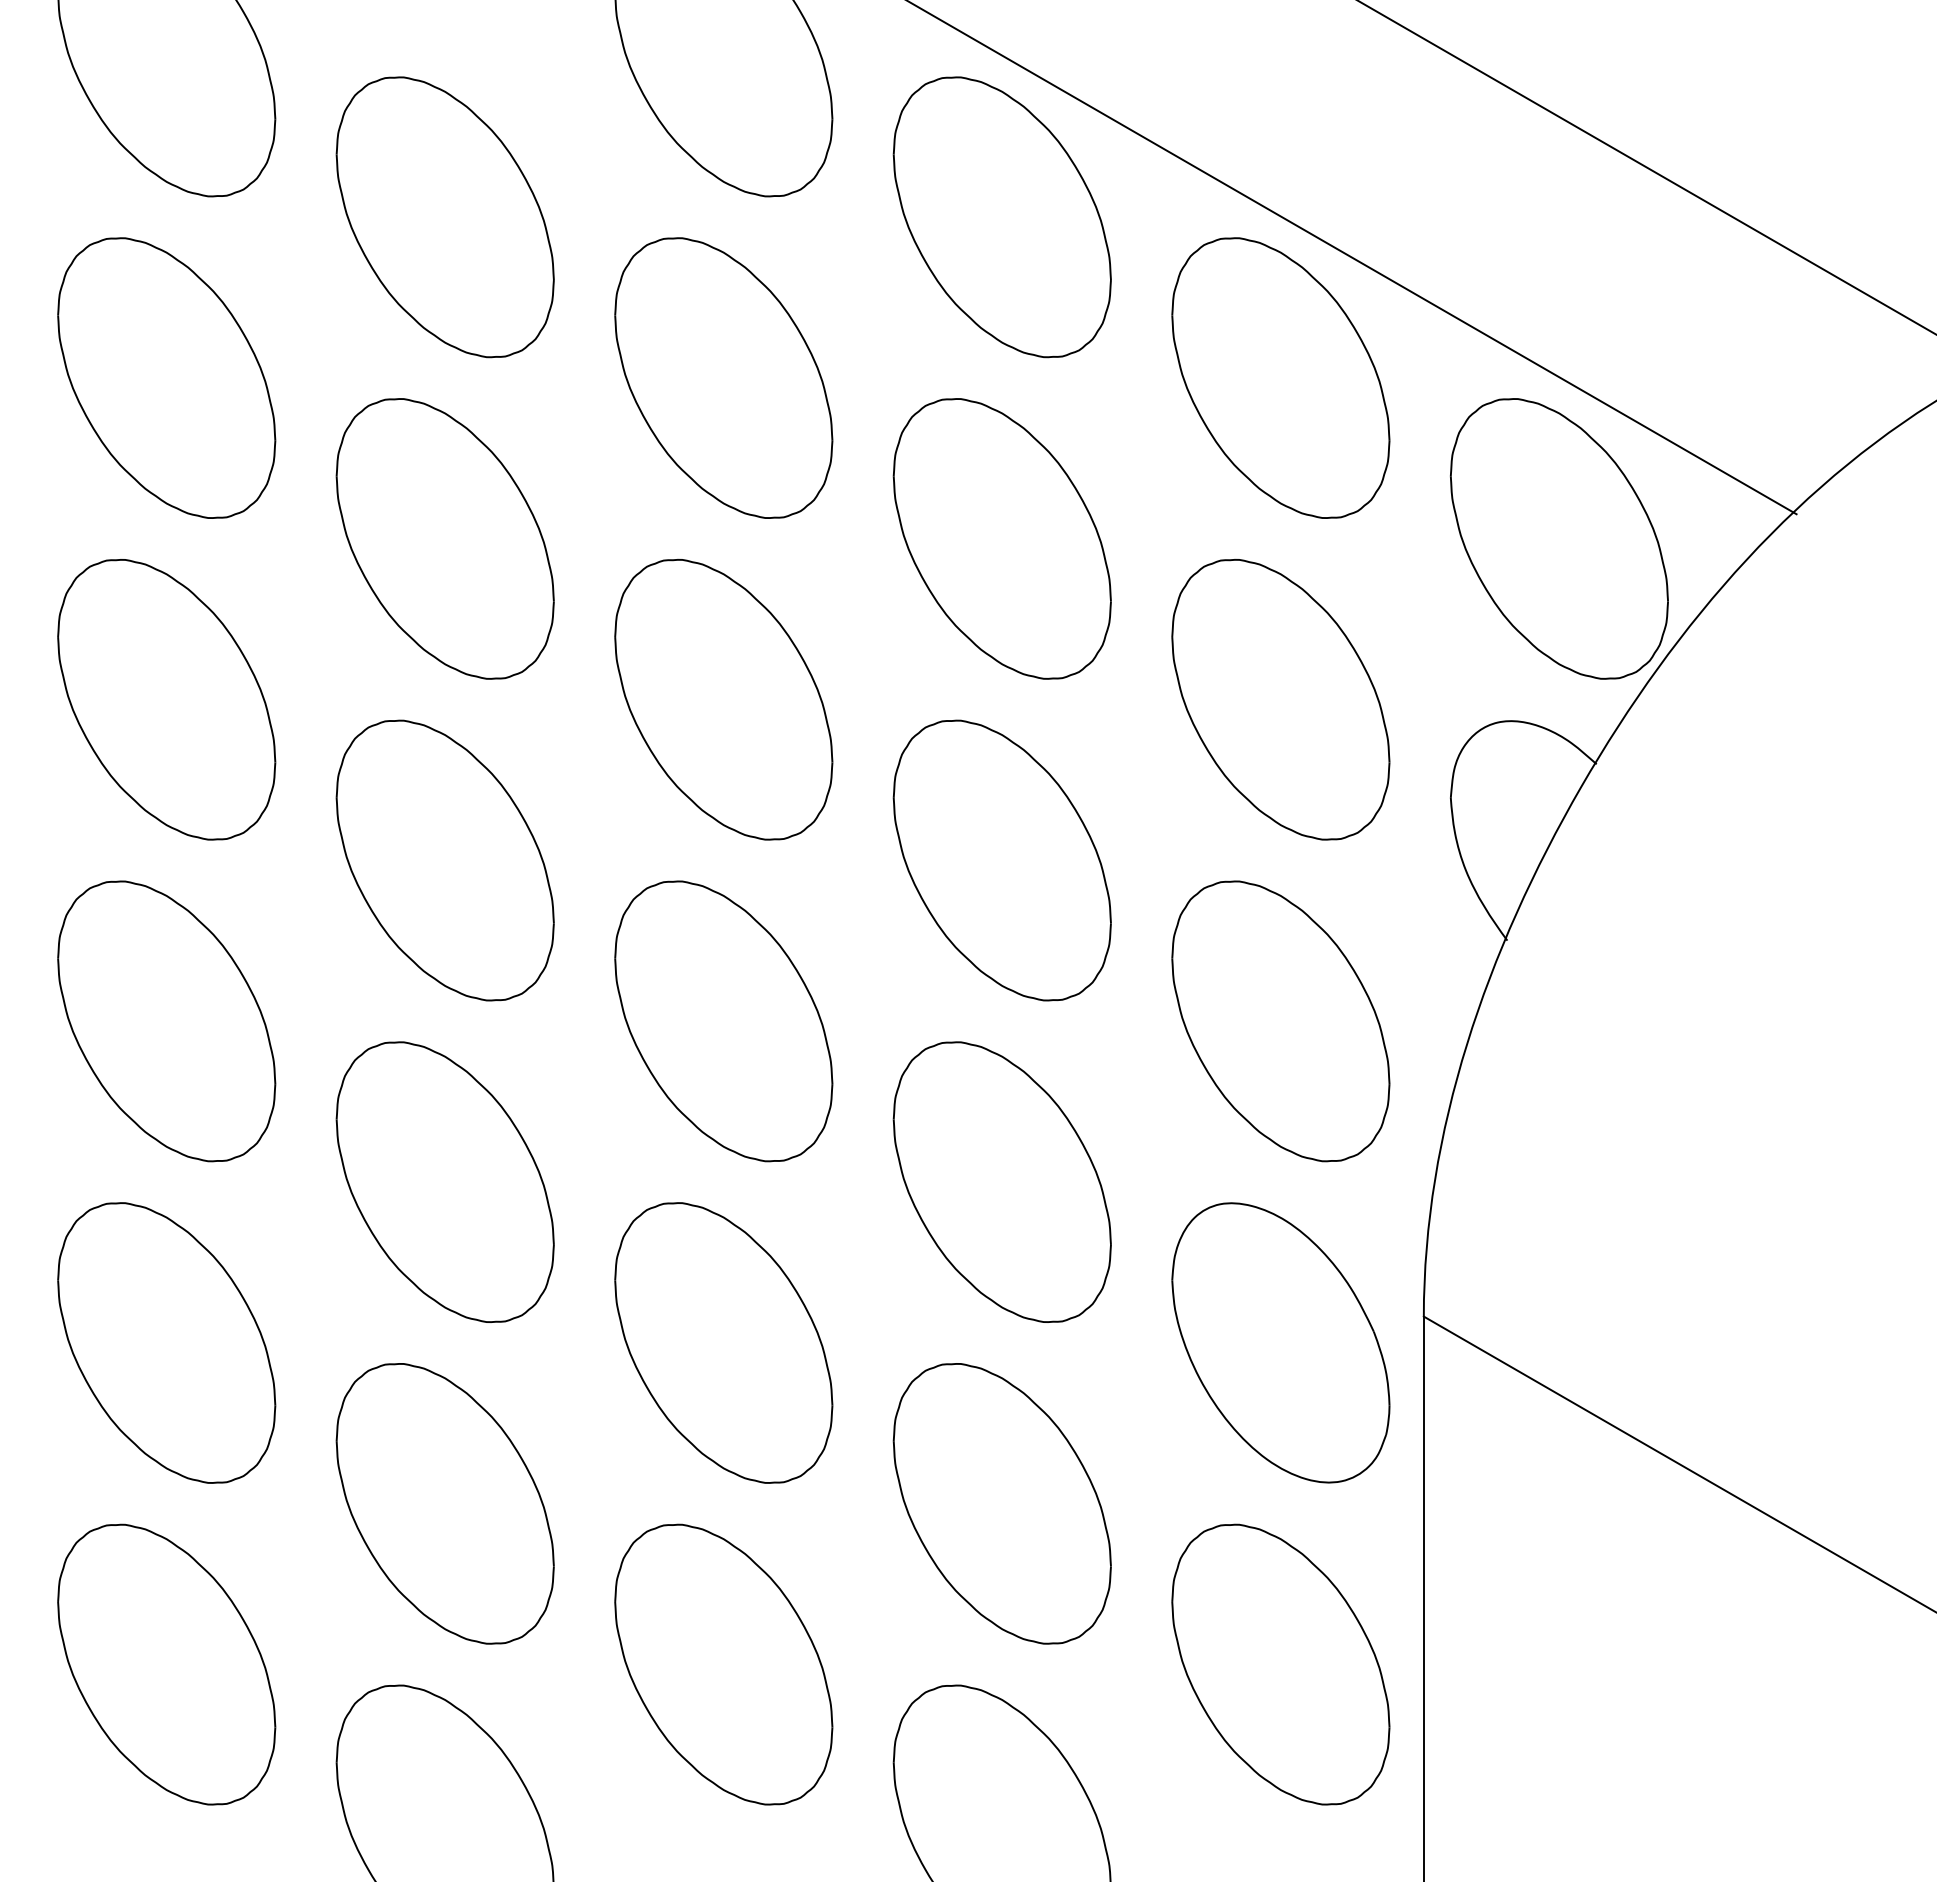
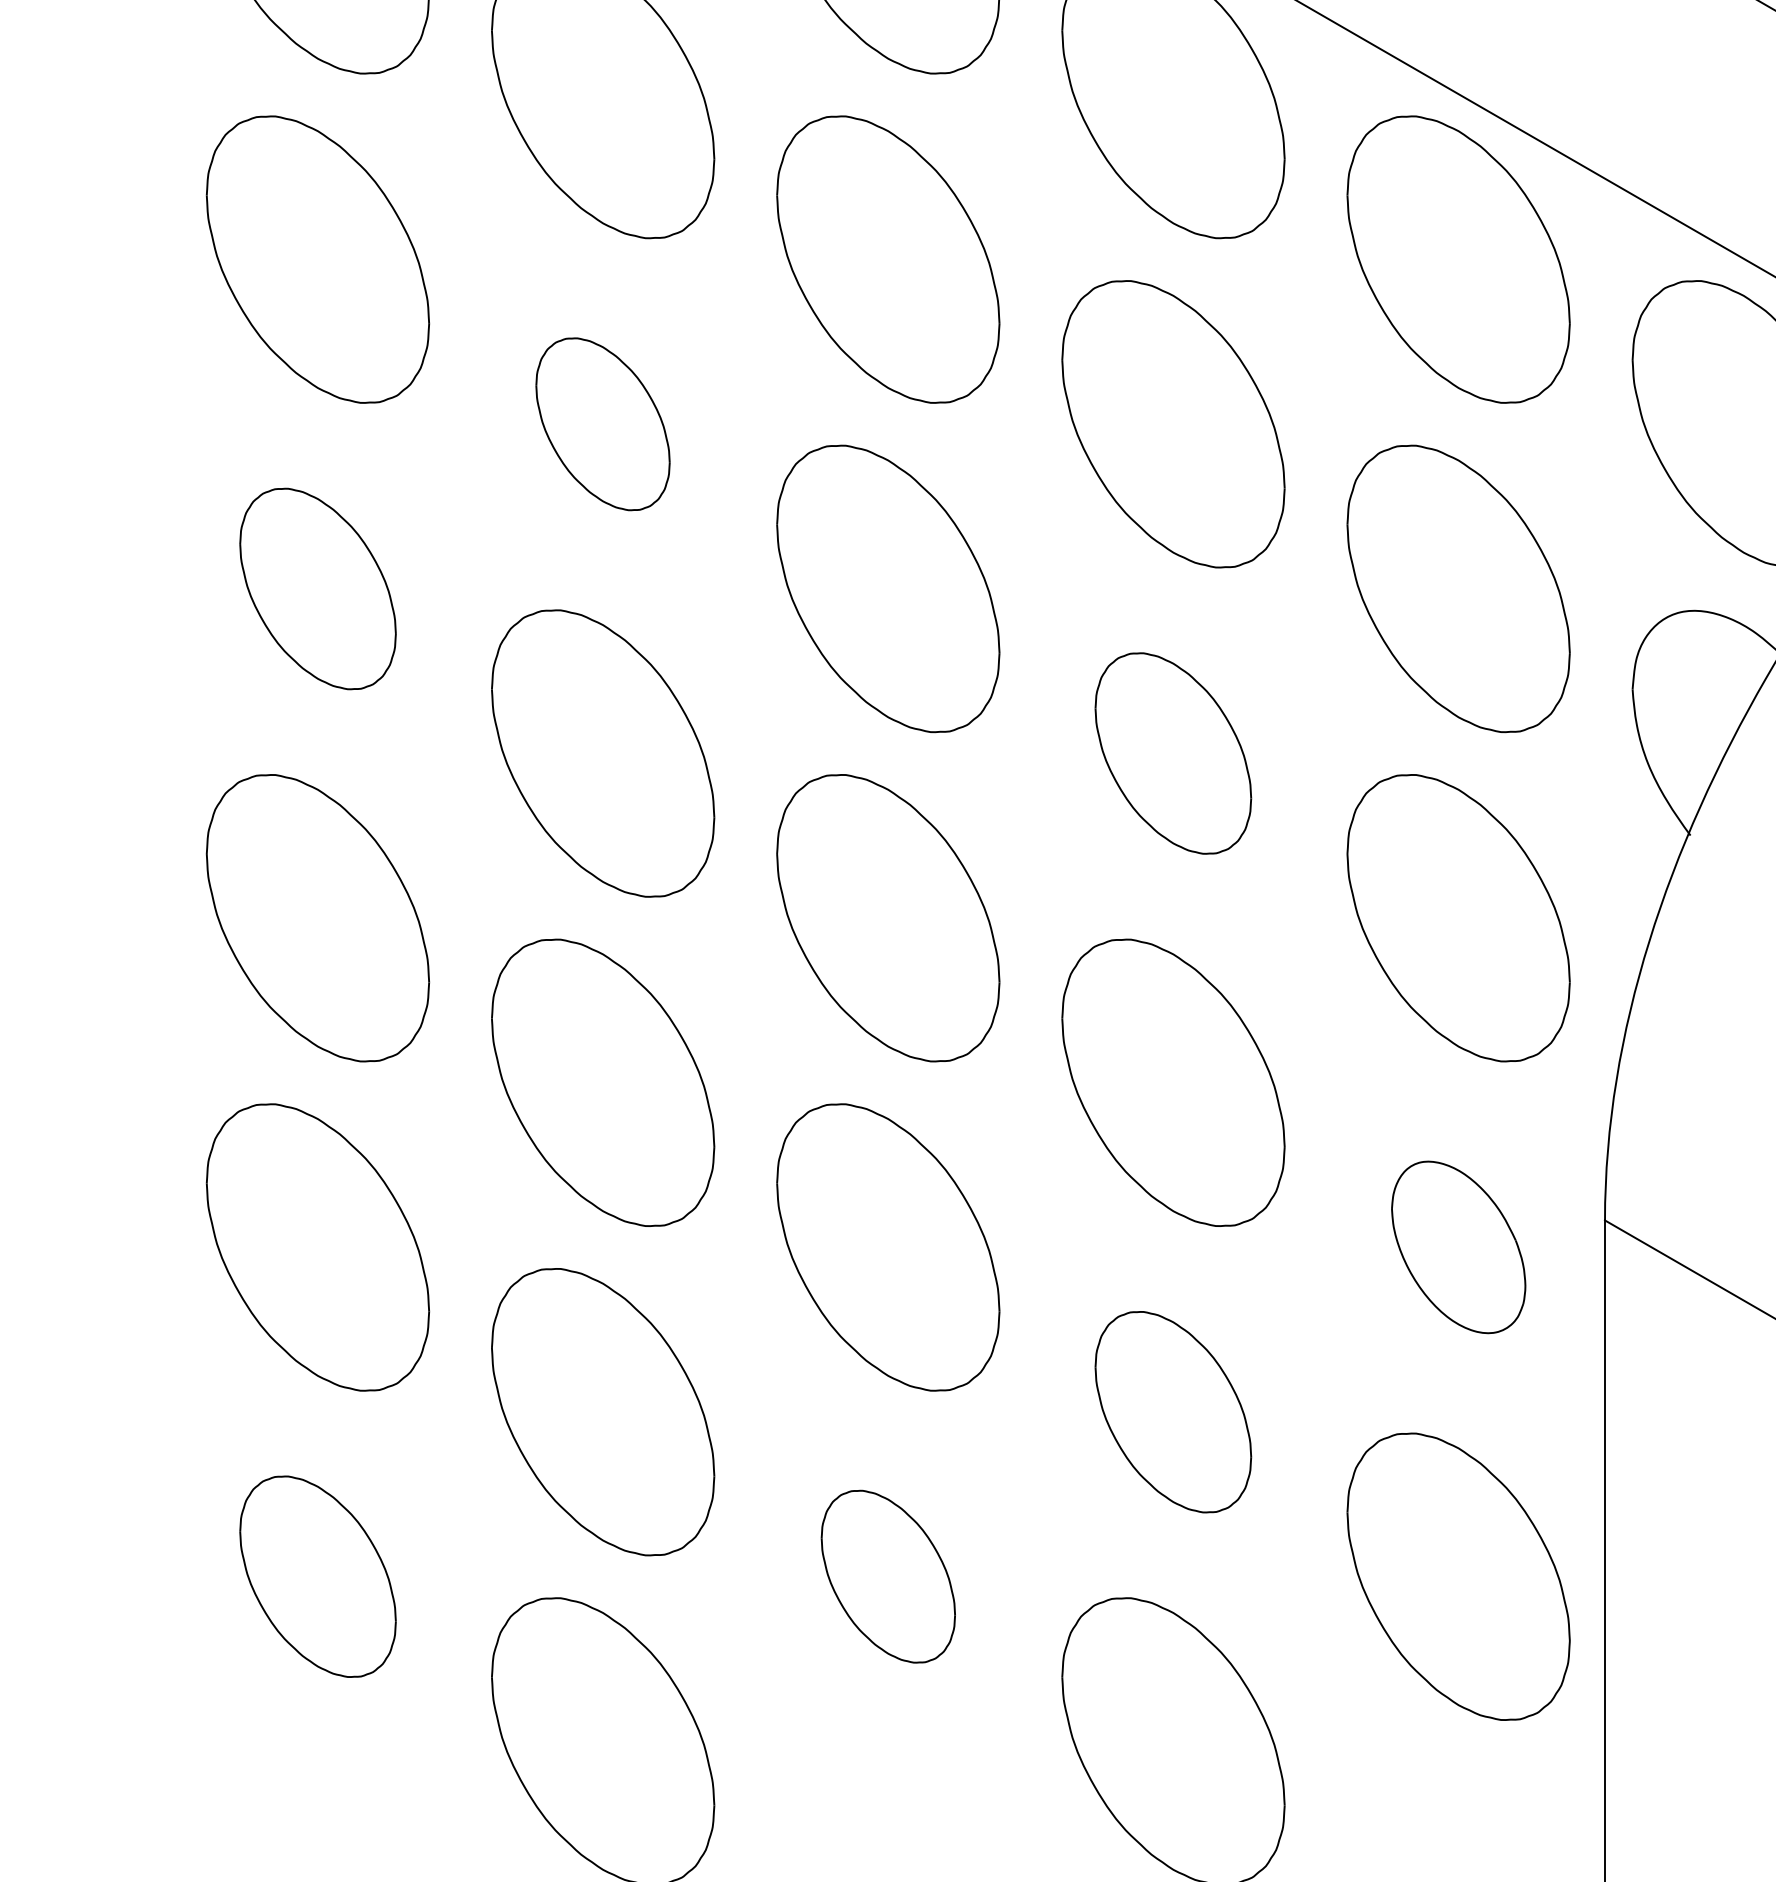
part: (444, 538) -> (602, 423), size x0.6
part: (166, 699) -> (317, 588), size x0.7
part: (1001, 860) -> (1172, 753), size x0.7
part: (1280, 1342) -> (1458, 1246), size x0.6
part: (1001, 1503) -> (1172, 1411), size x0.7
part: (166, 1664) -> (317, 1576), size x0.7
part: (723, 1664) -> (888, 1576), size x0.6

